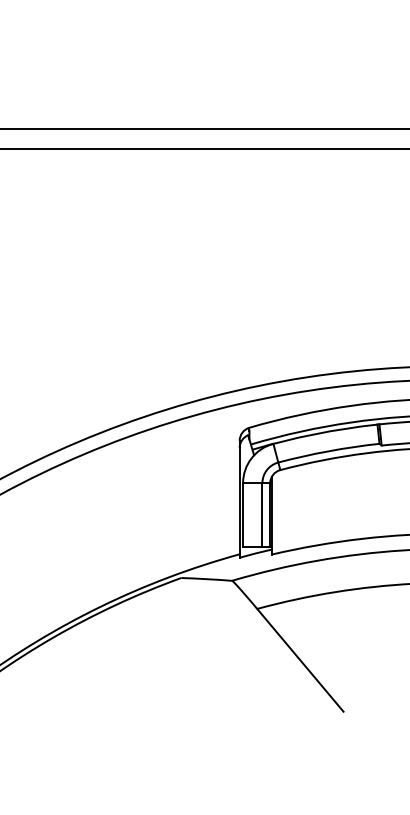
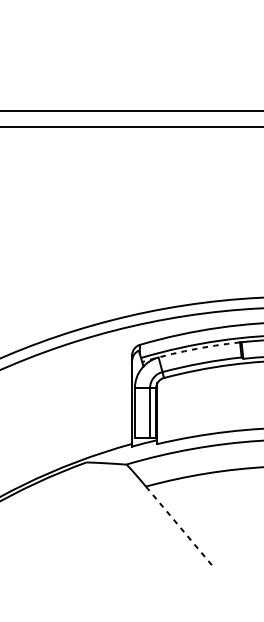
arc: (314, 434) -> (190, 350), solid -> dashed
line: (300, 660) -> (179, 526), solid -> dashed

